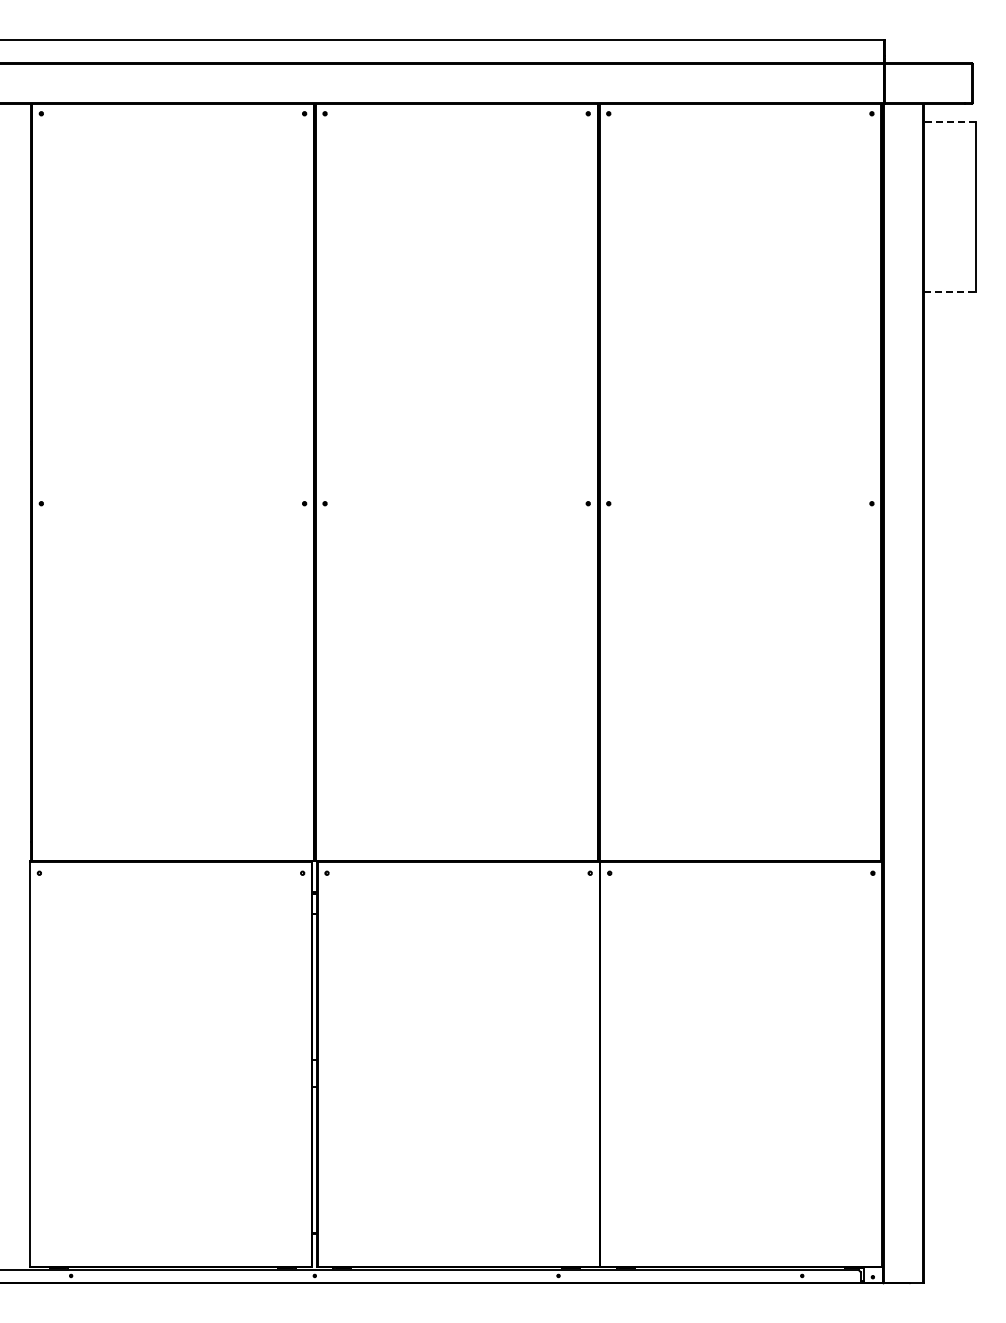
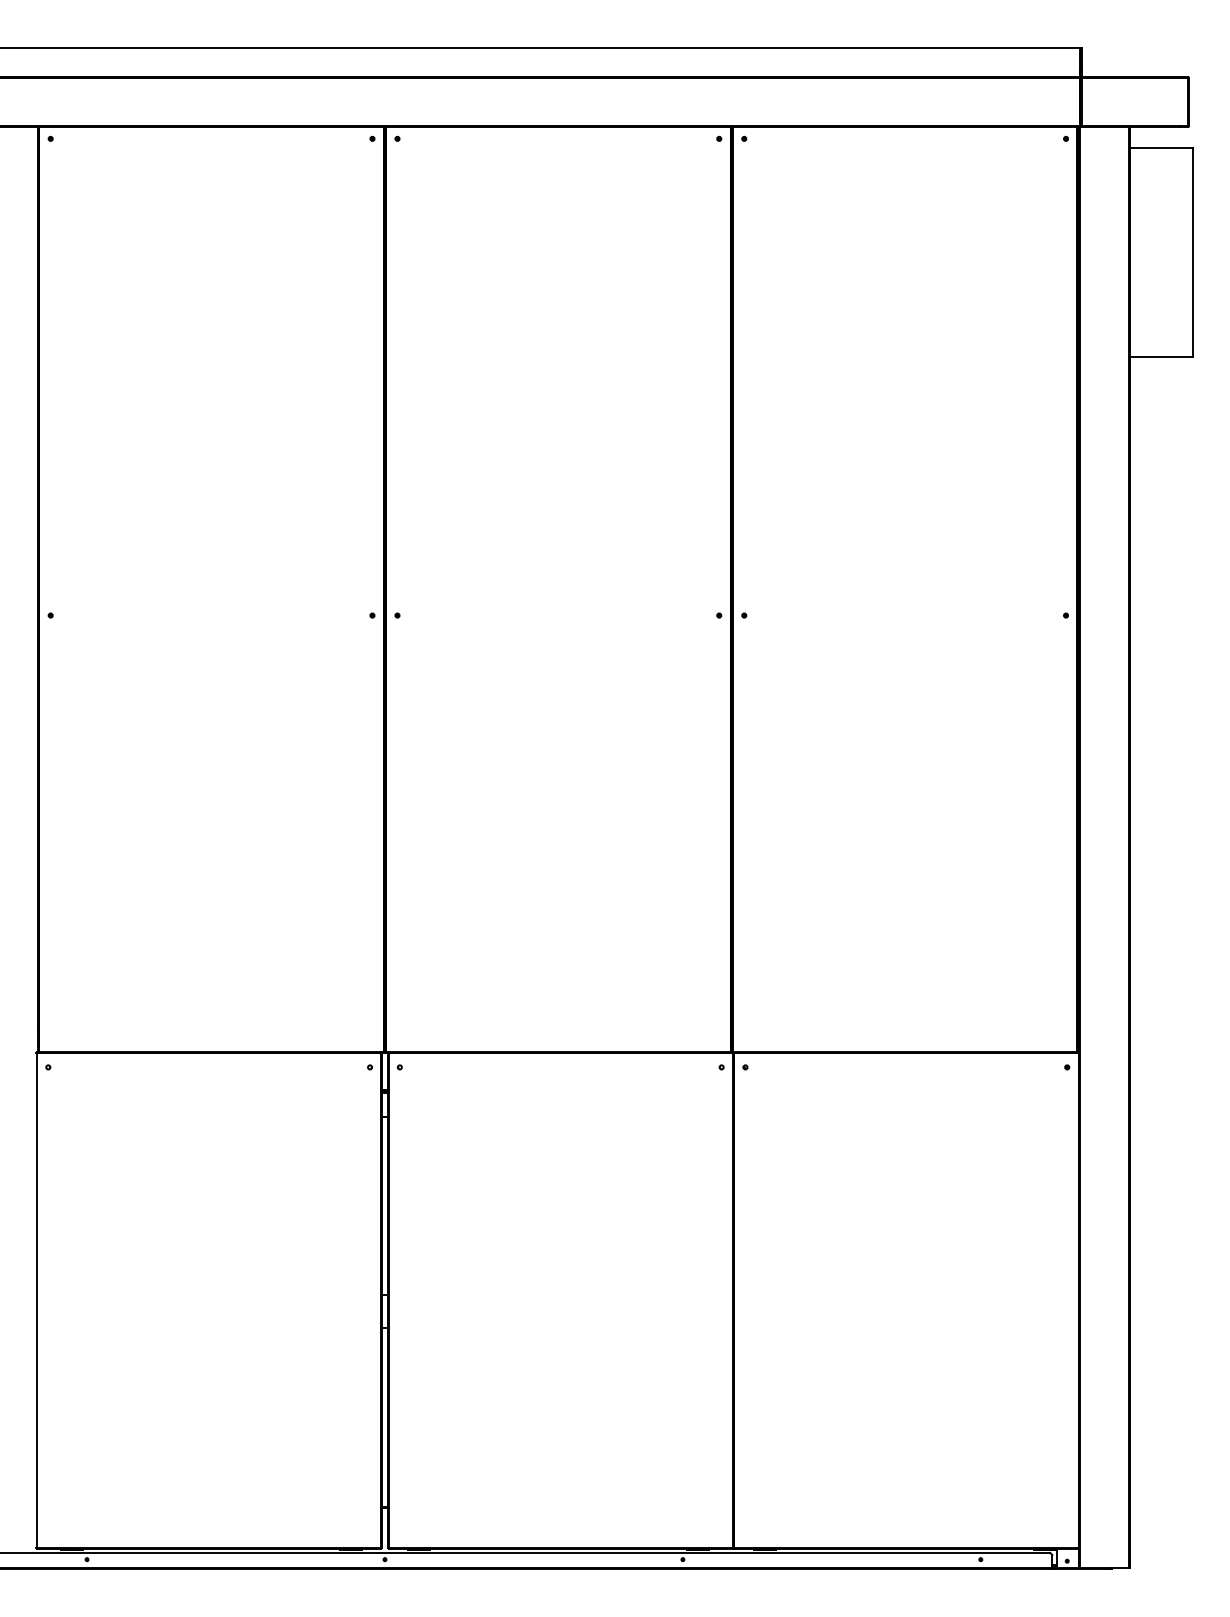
line: (949, 121) -> (1160, 148), dashed -> solid
line: (949, 292) -> (1160, 357), dashed -> solid

